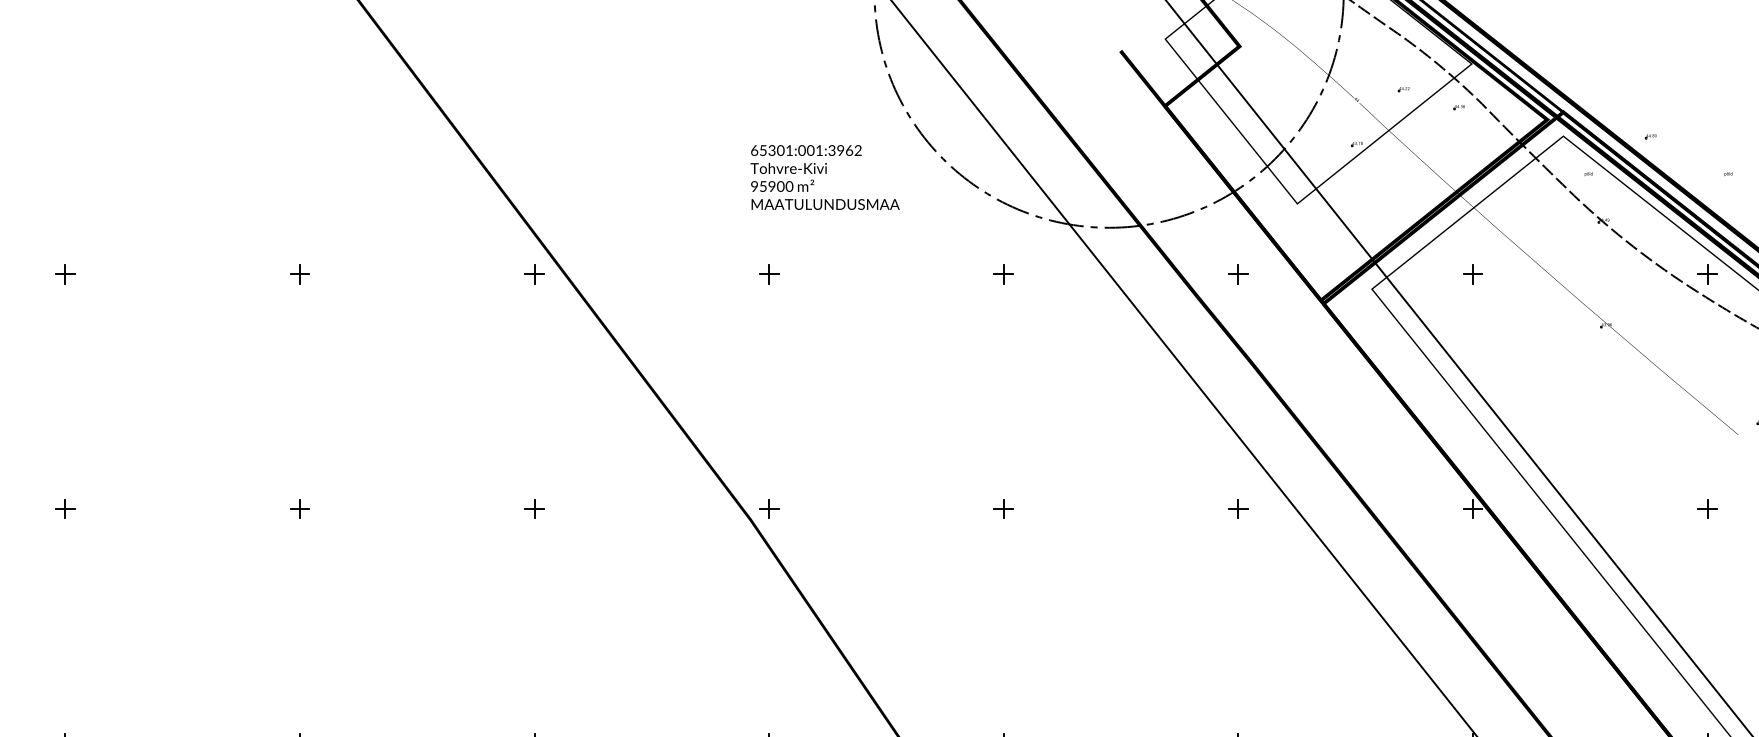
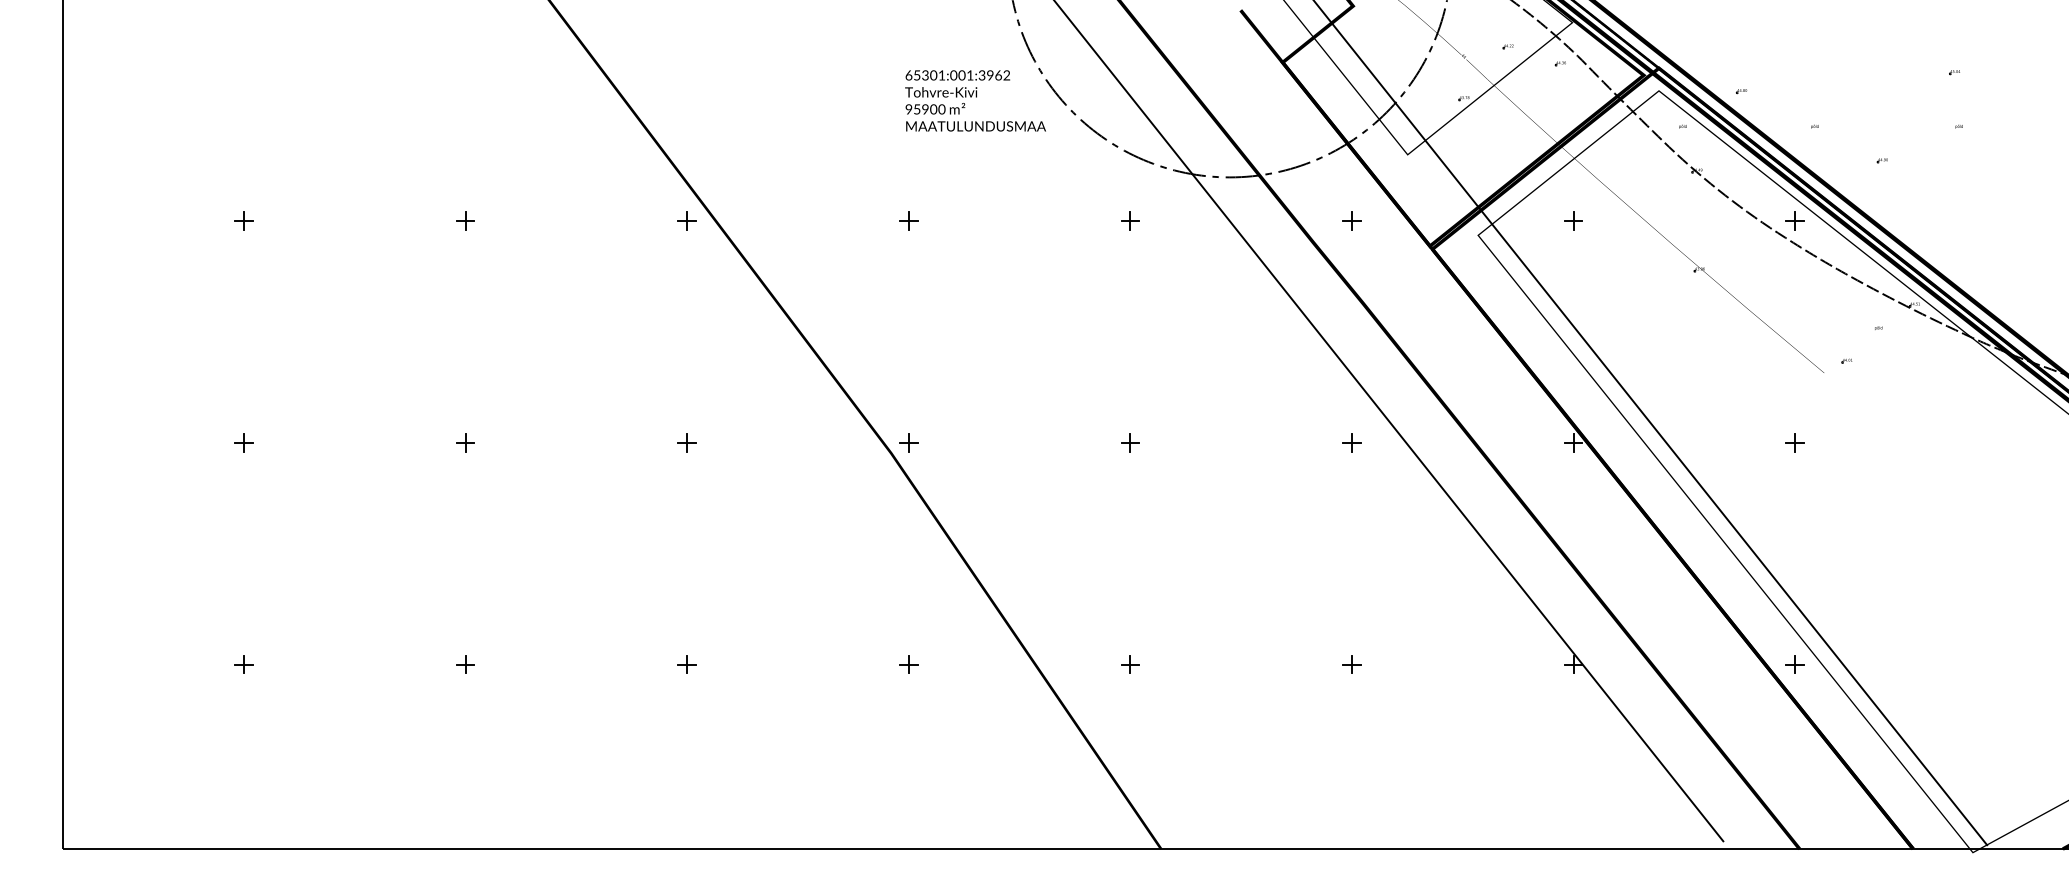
text: (825, 177) -> (975, 100), moved

